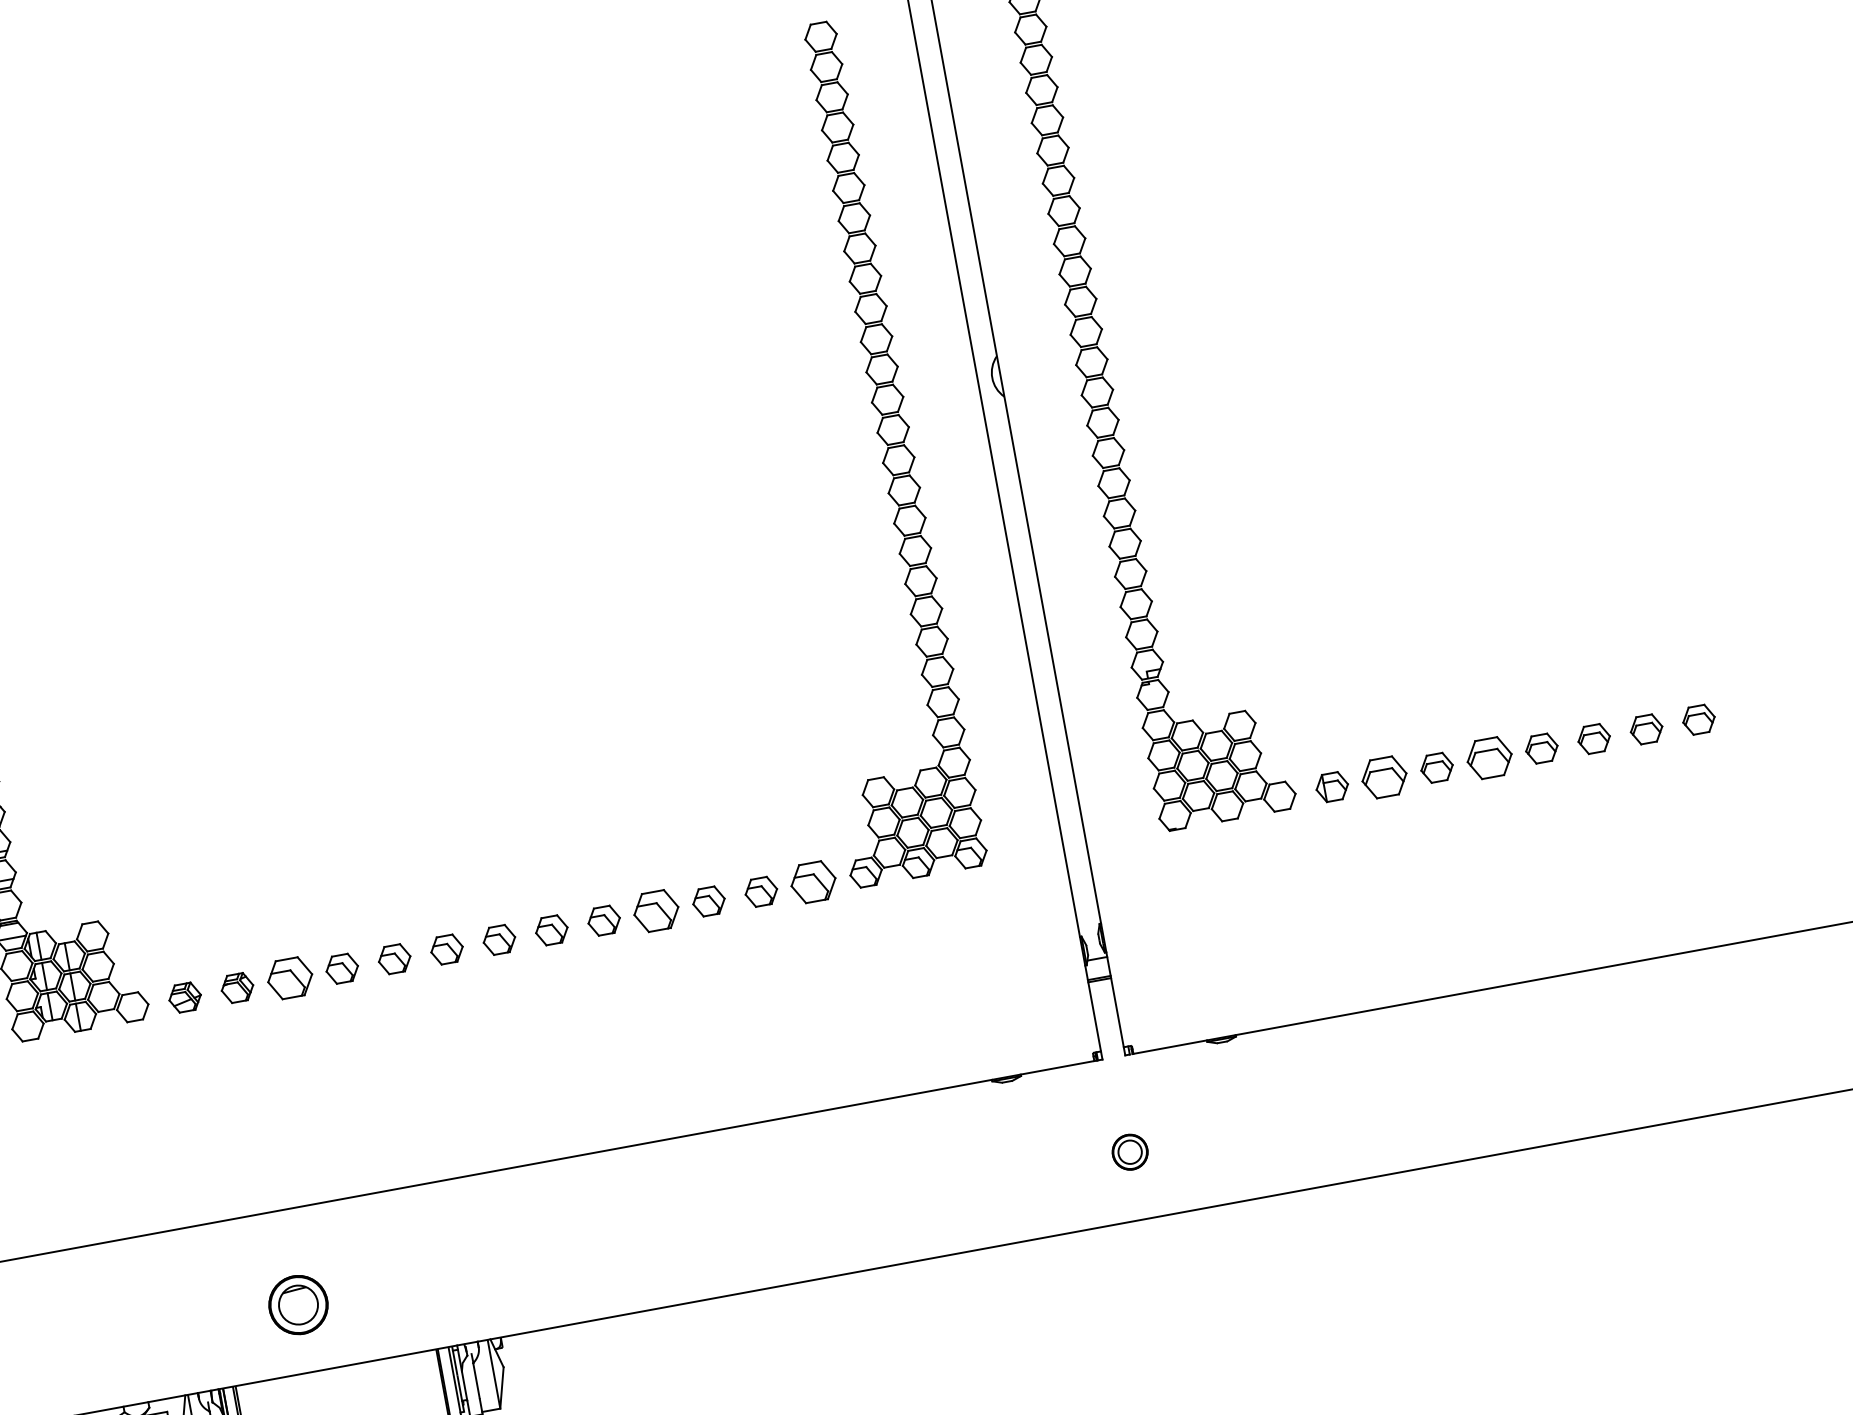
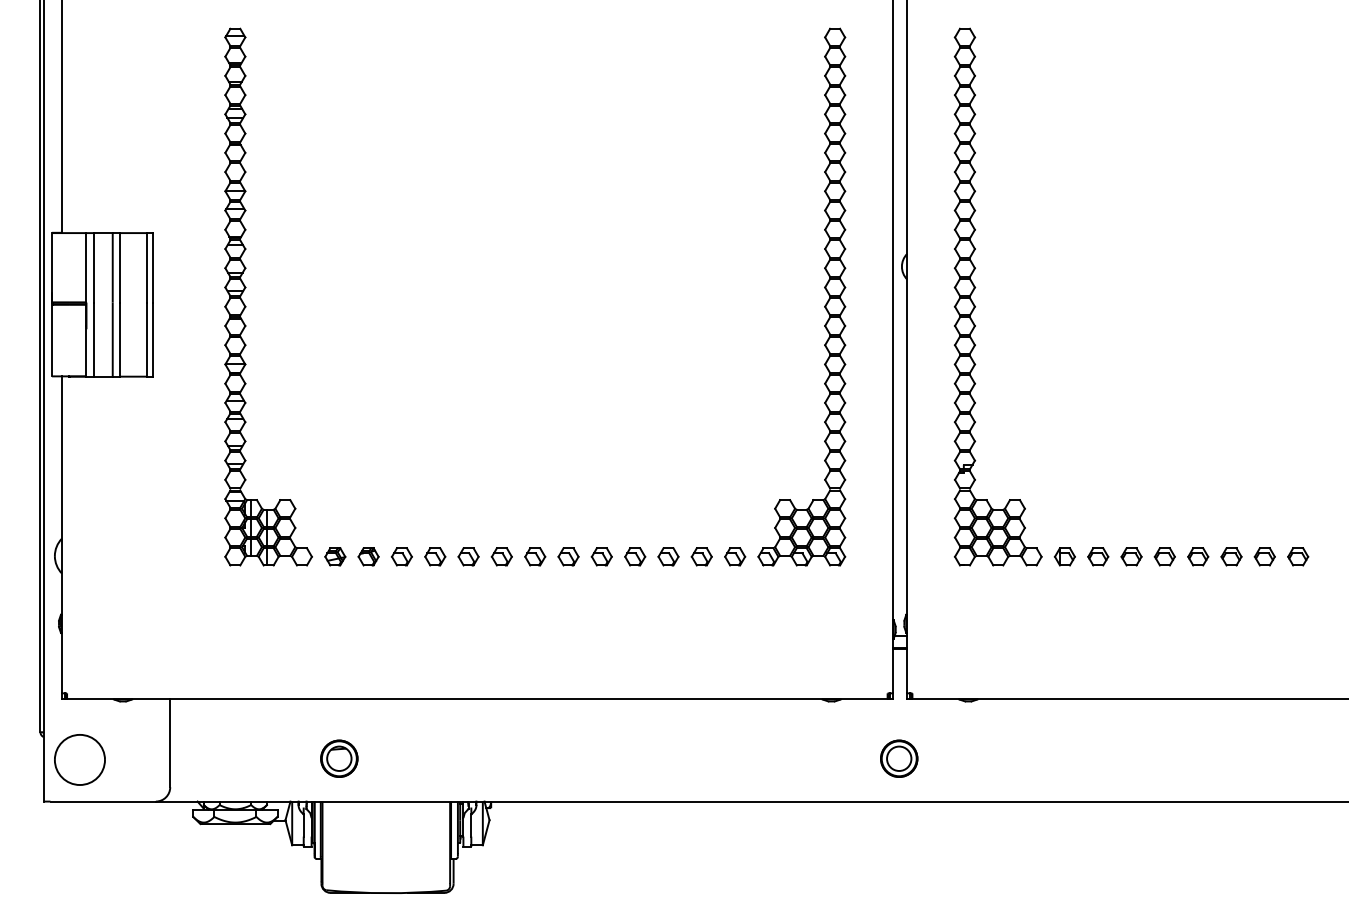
part: (1488, 757) -> (1164, 556), size x0.71
part: (1384, 776) -> (1098, 556), size x0.71
part: (814, 881) -> (735, 556), size x0.71
part: (657, 910) -> (635, 556), size x0.71
part: (289, 978) -> (401, 556), size x0.71
part: (1130, 1151) -> (899, 758), size x1.67
part: (298, 1304) -> (339, 758), moved

